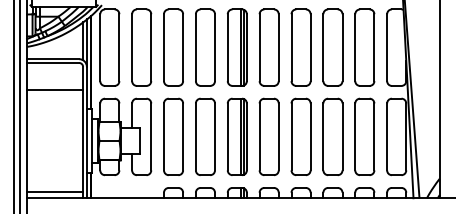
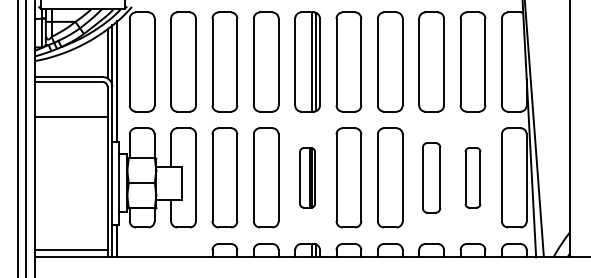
part: (237, 136) -> (307, 177), size x0.6
part: (332, 136) -> (431, 177), size x0.7
part: (364, 136) -> (472, 177), size x0.6

